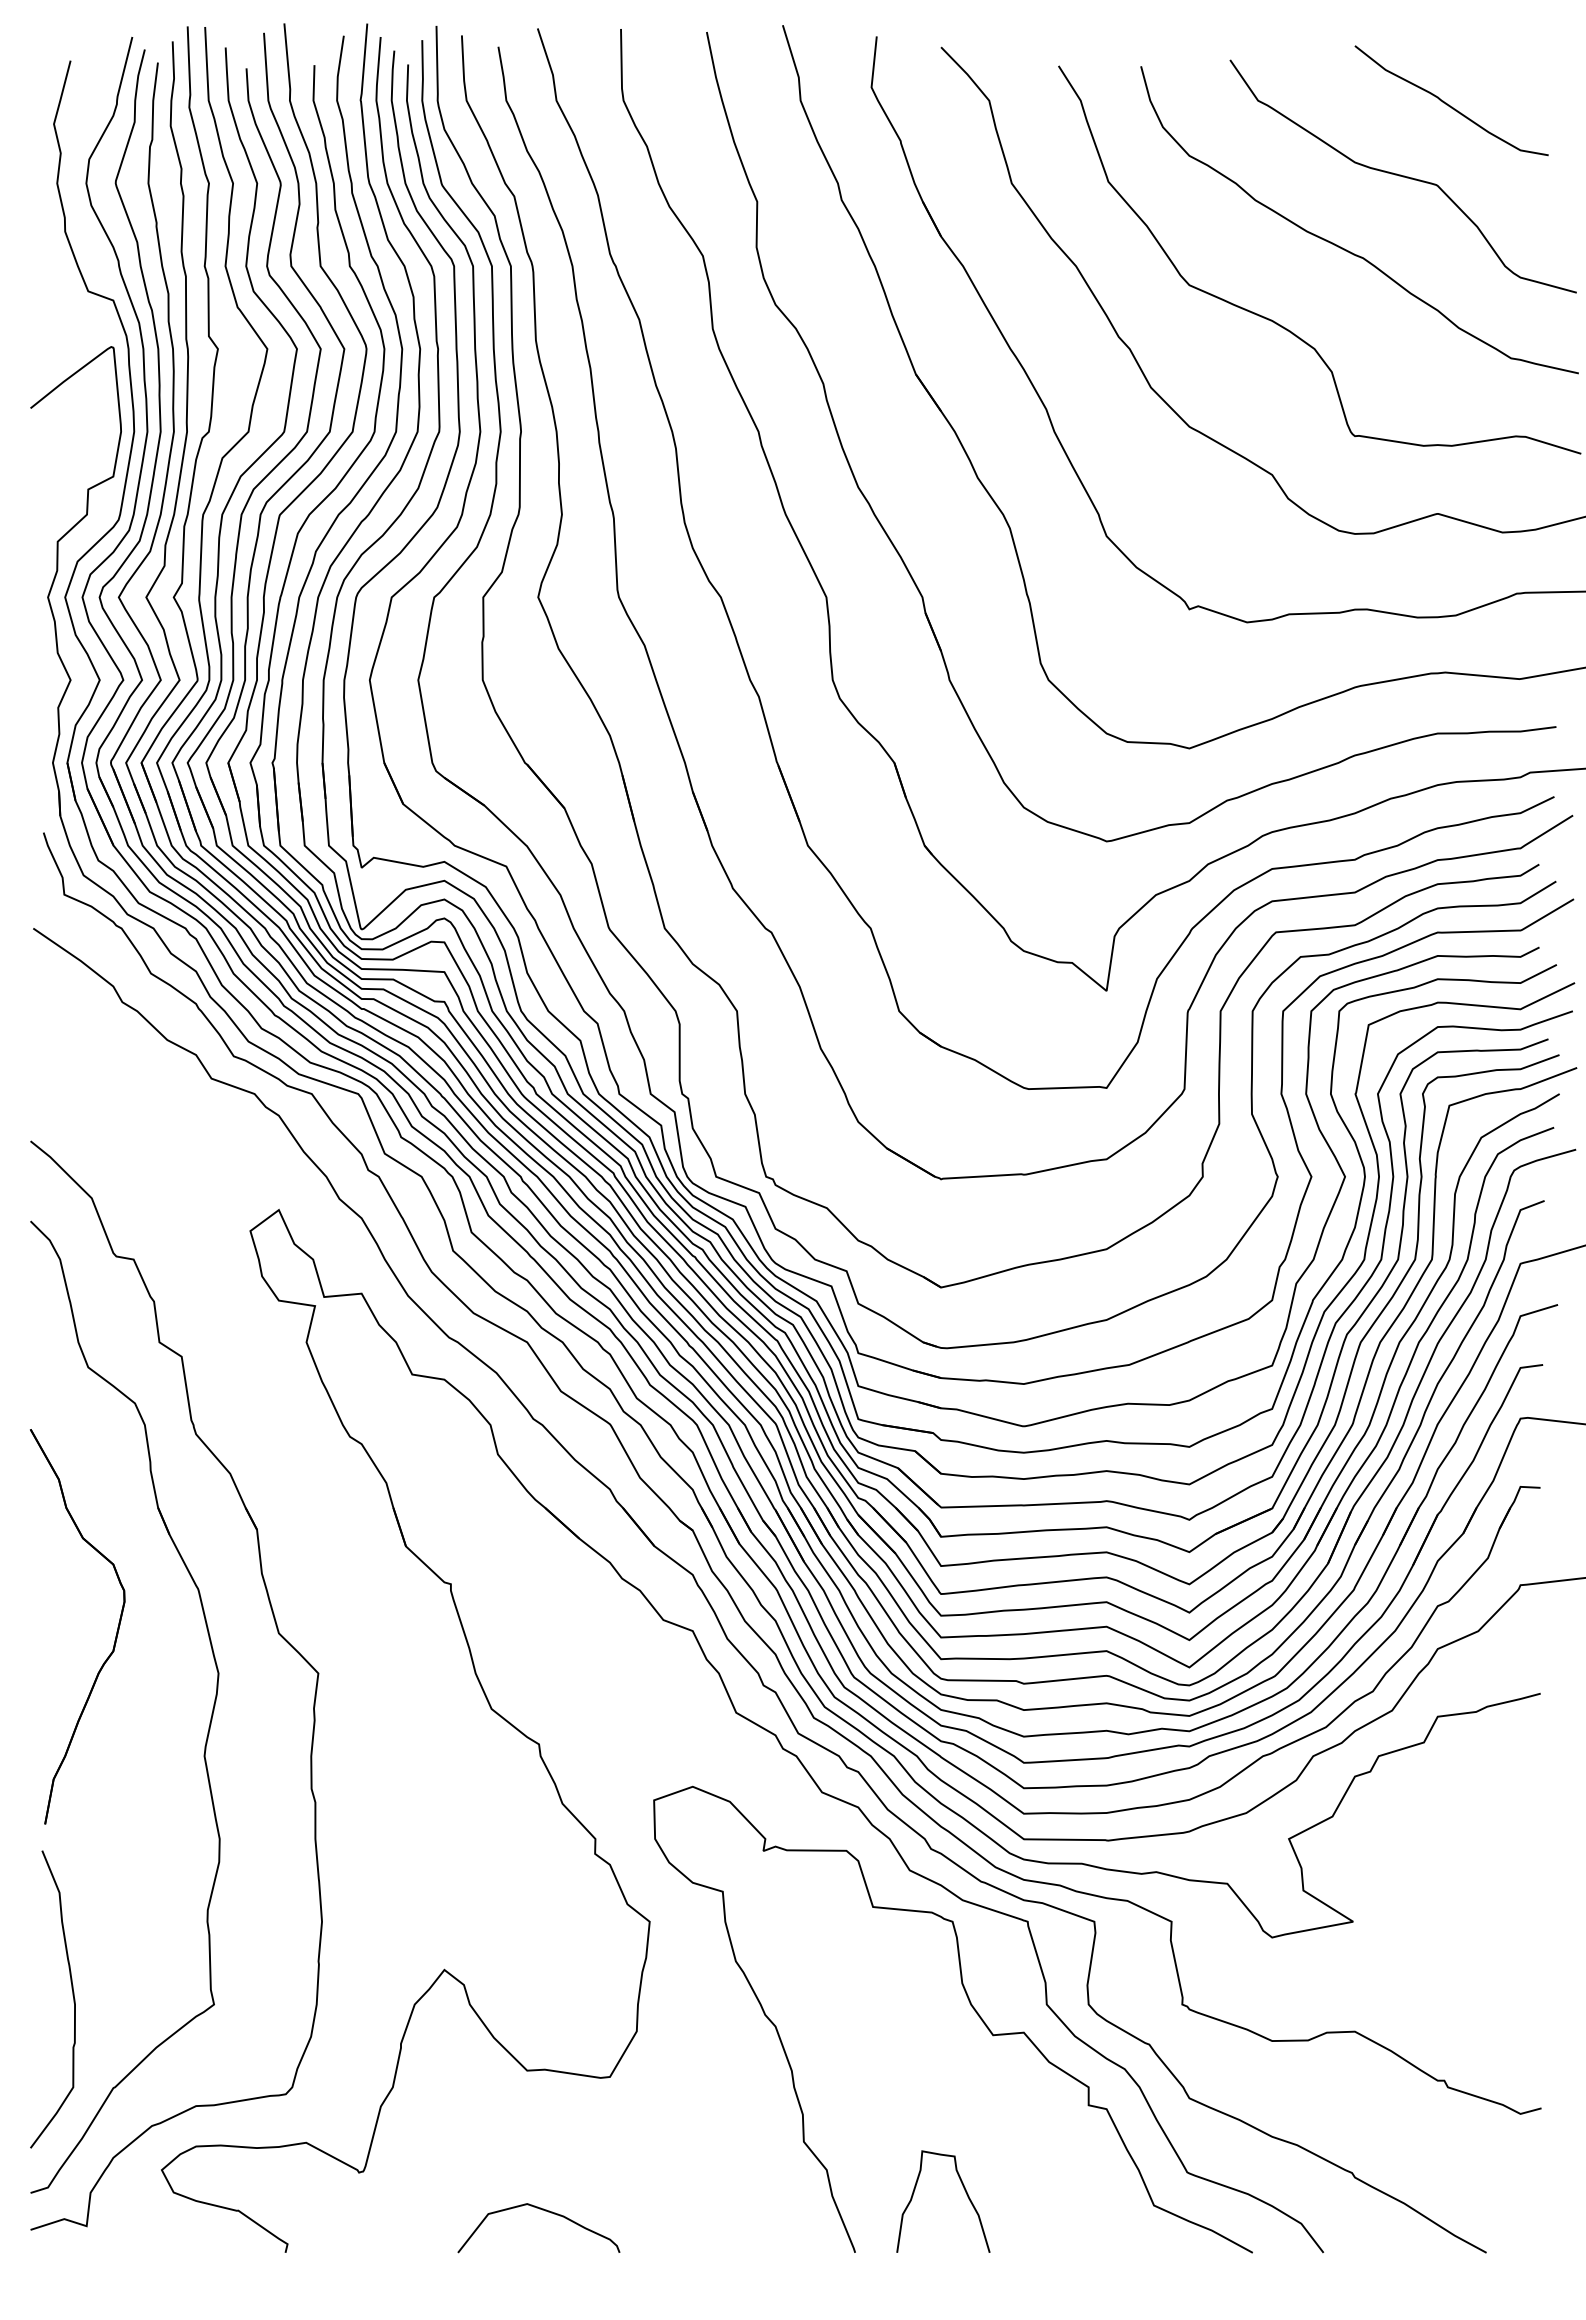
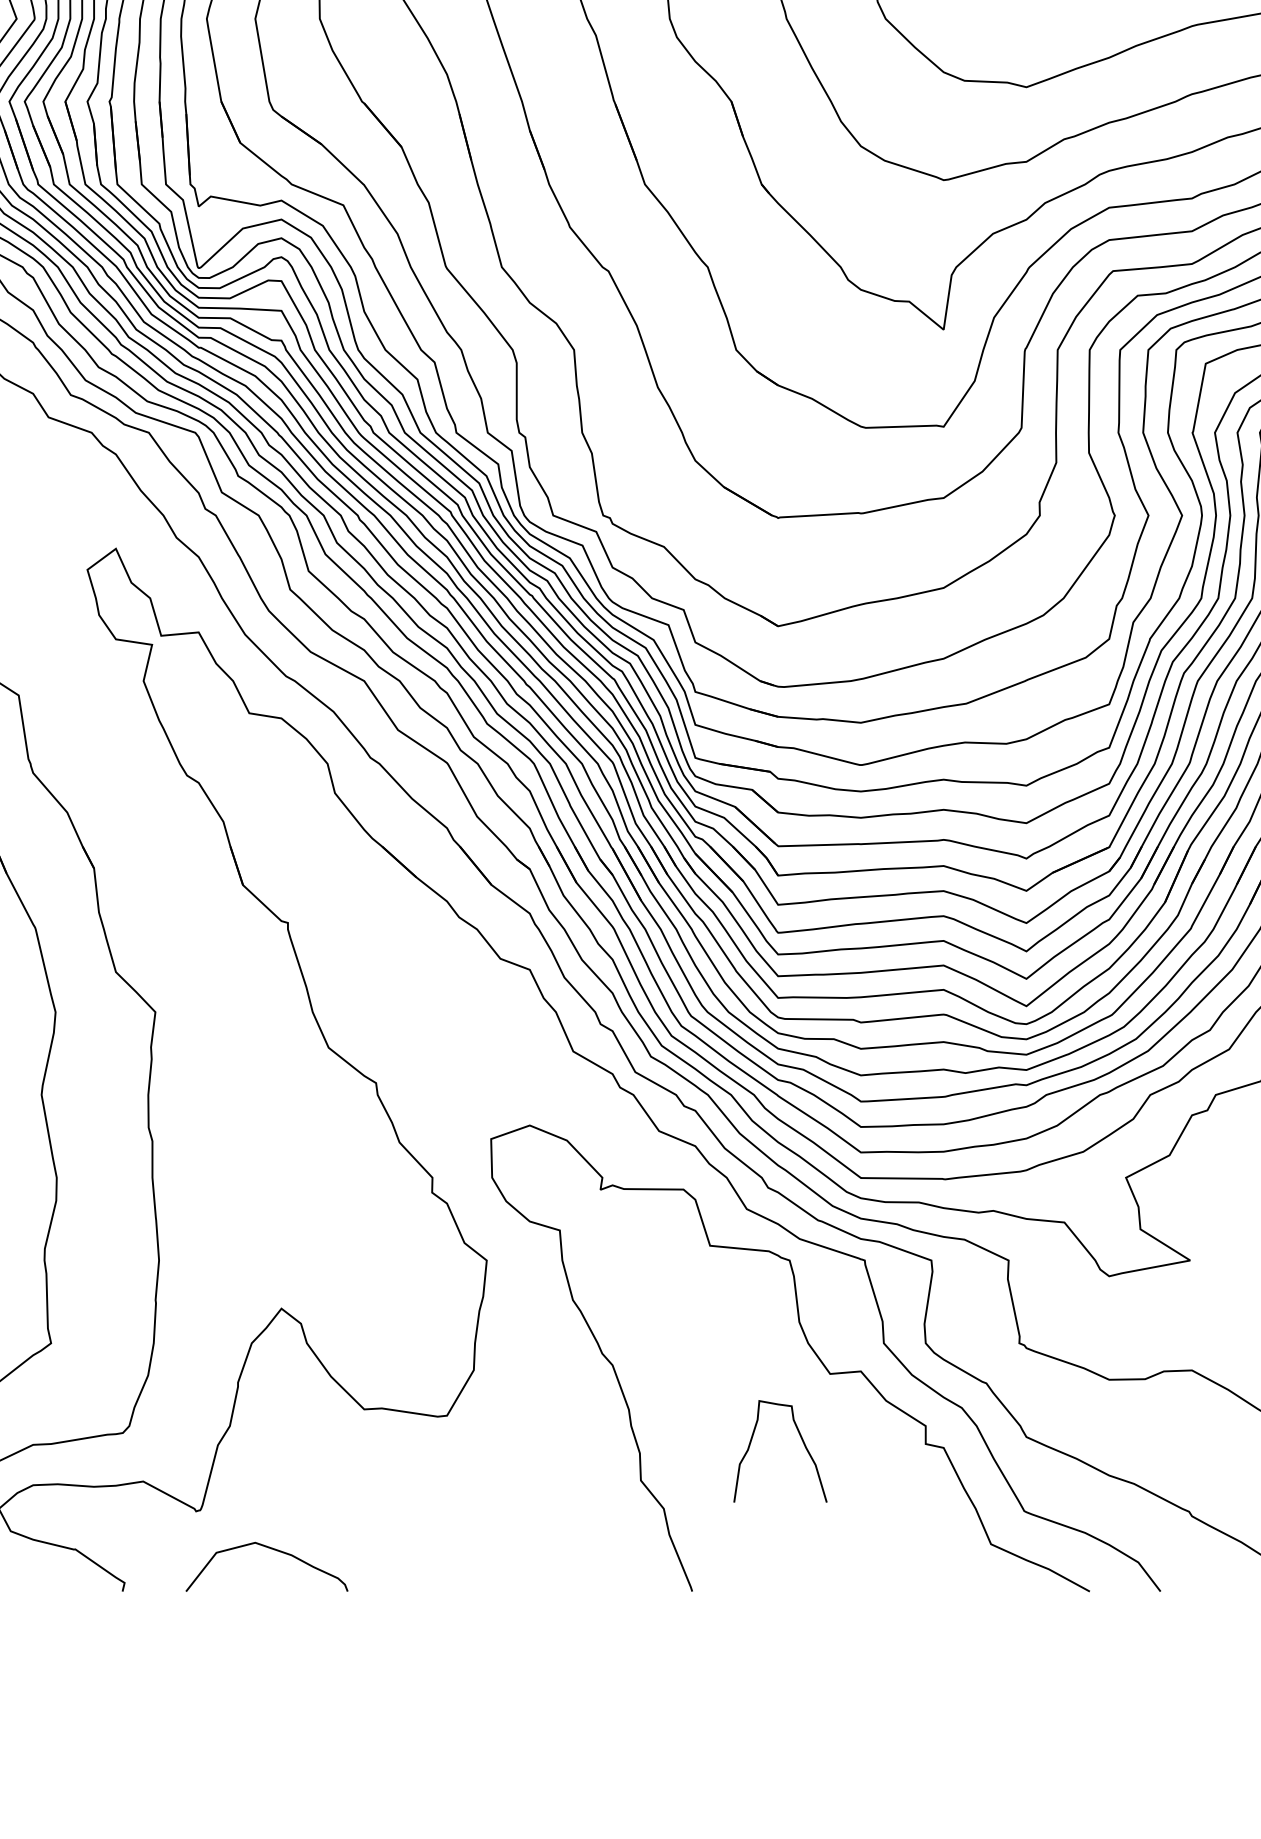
curve: (964, 2190) -> (801, 1440), moved
curve: (545, 2211) -> (273, 1550), moved

